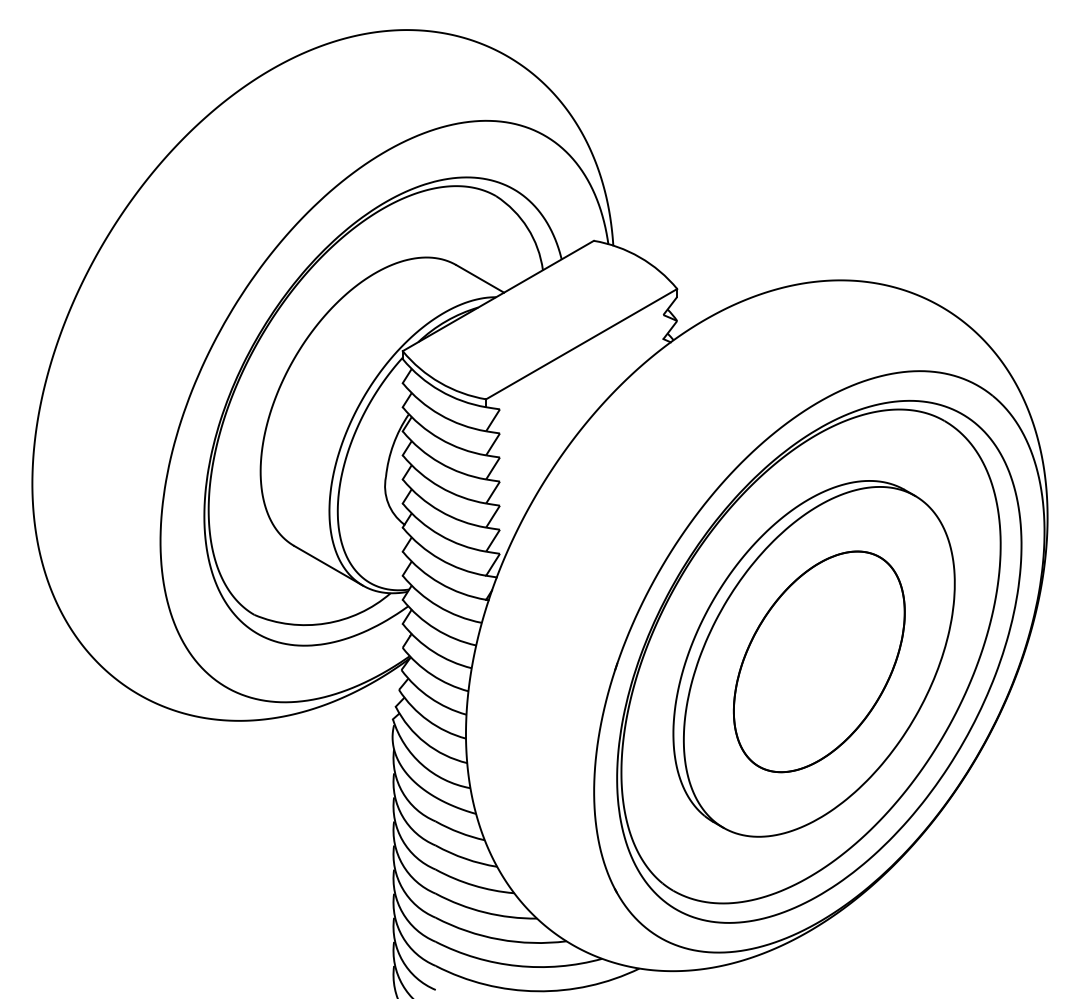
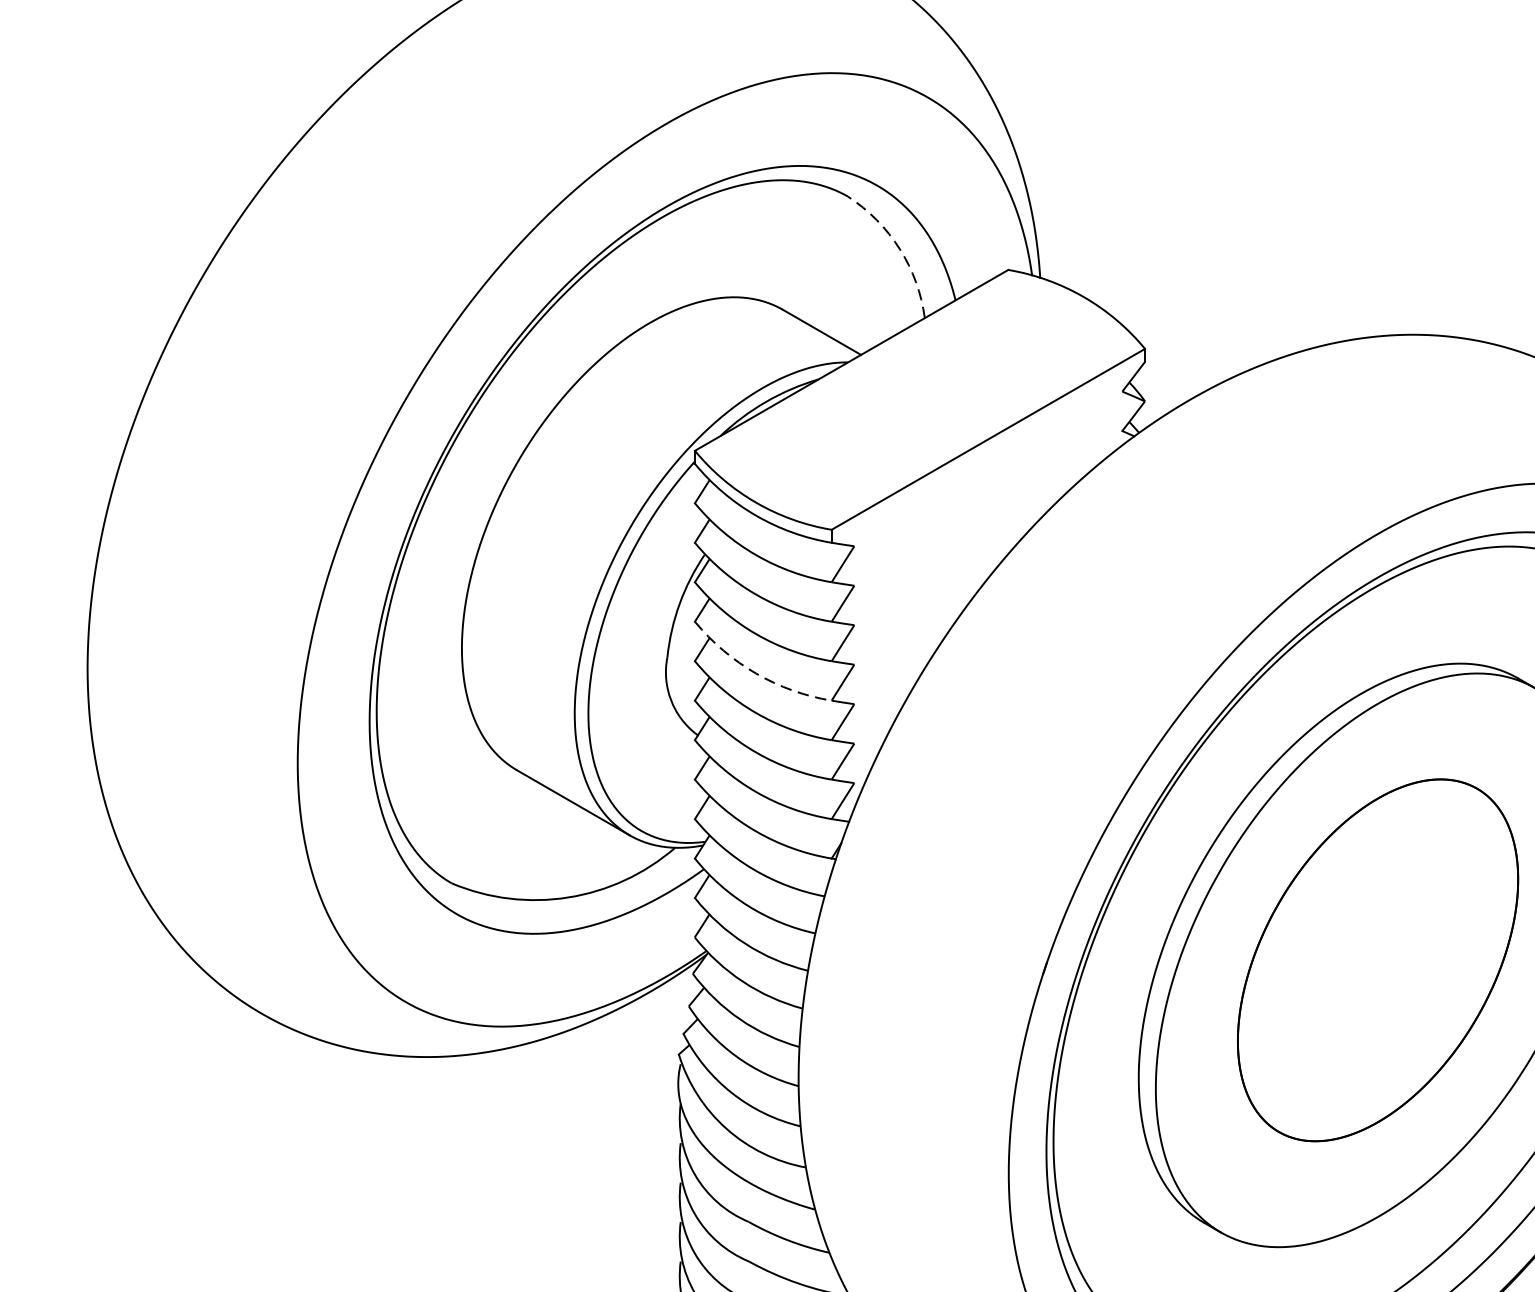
arc: (527, 228) -> (899, 249), solid -> dashed
arc: (440, 487) -> (756, 674), solid -> dashed

